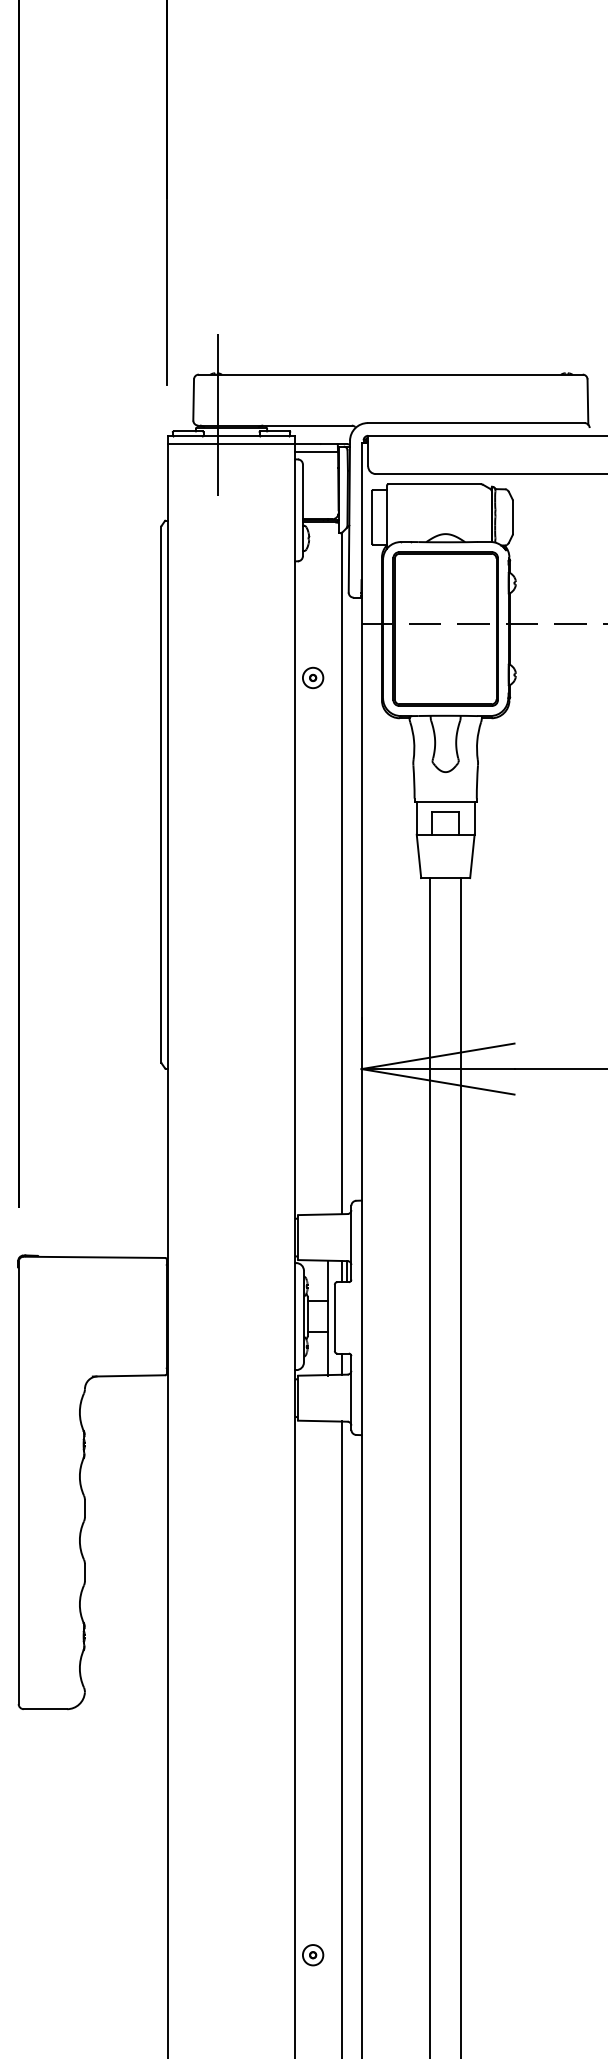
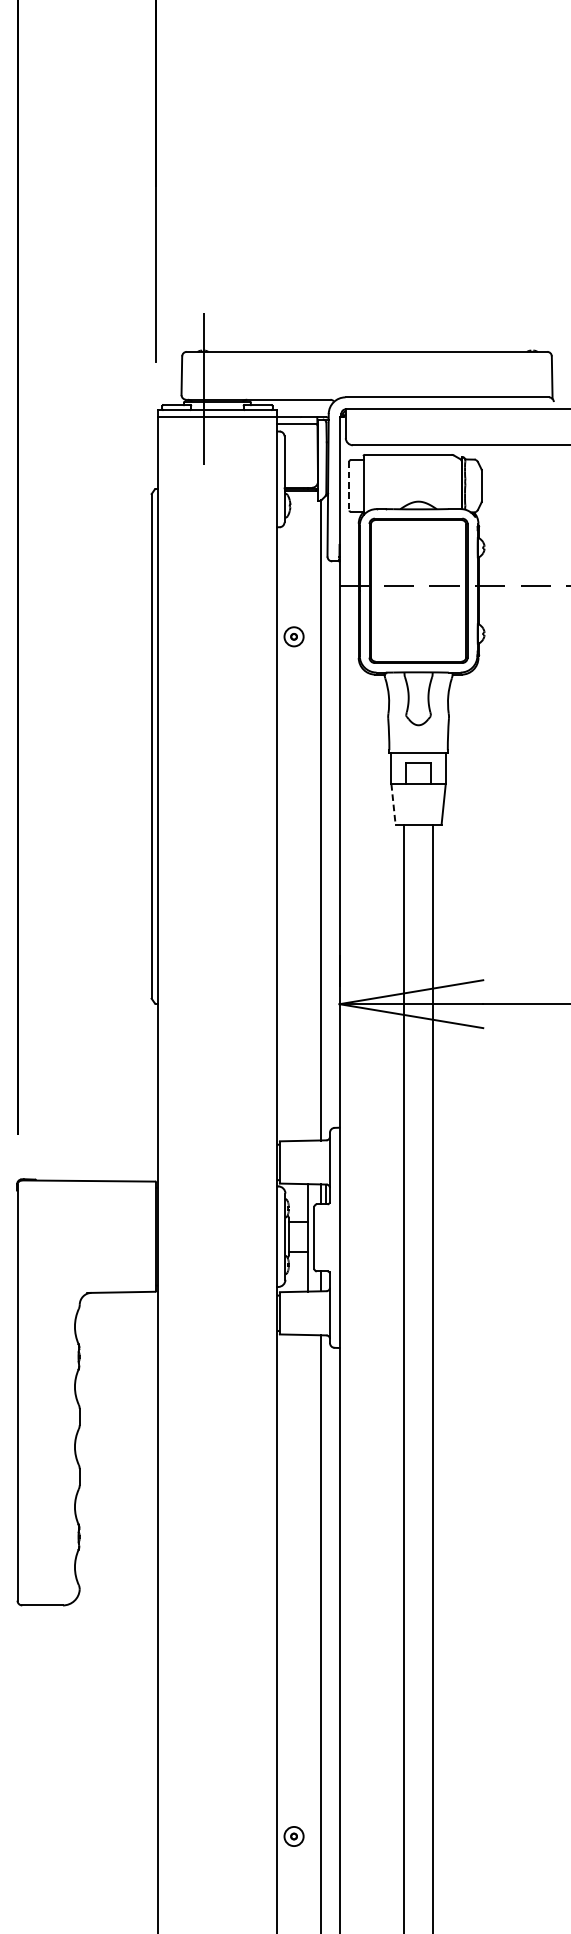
line: (372, 517) -> (349, 486), solid -> dashed
line: (418, 856) -> (393, 804), solid -> dashed

